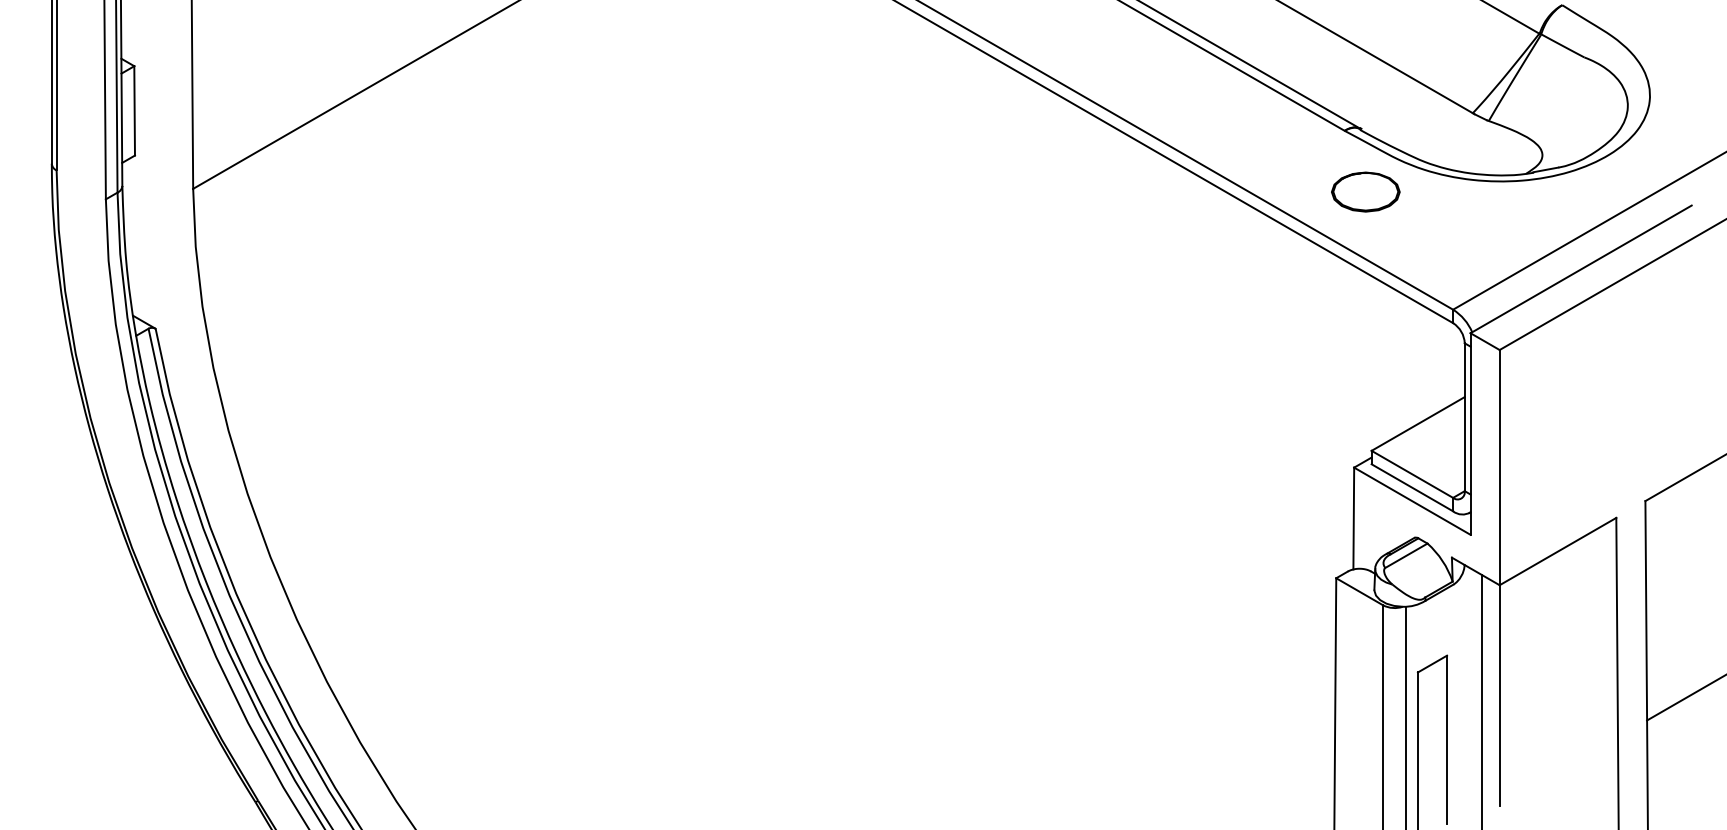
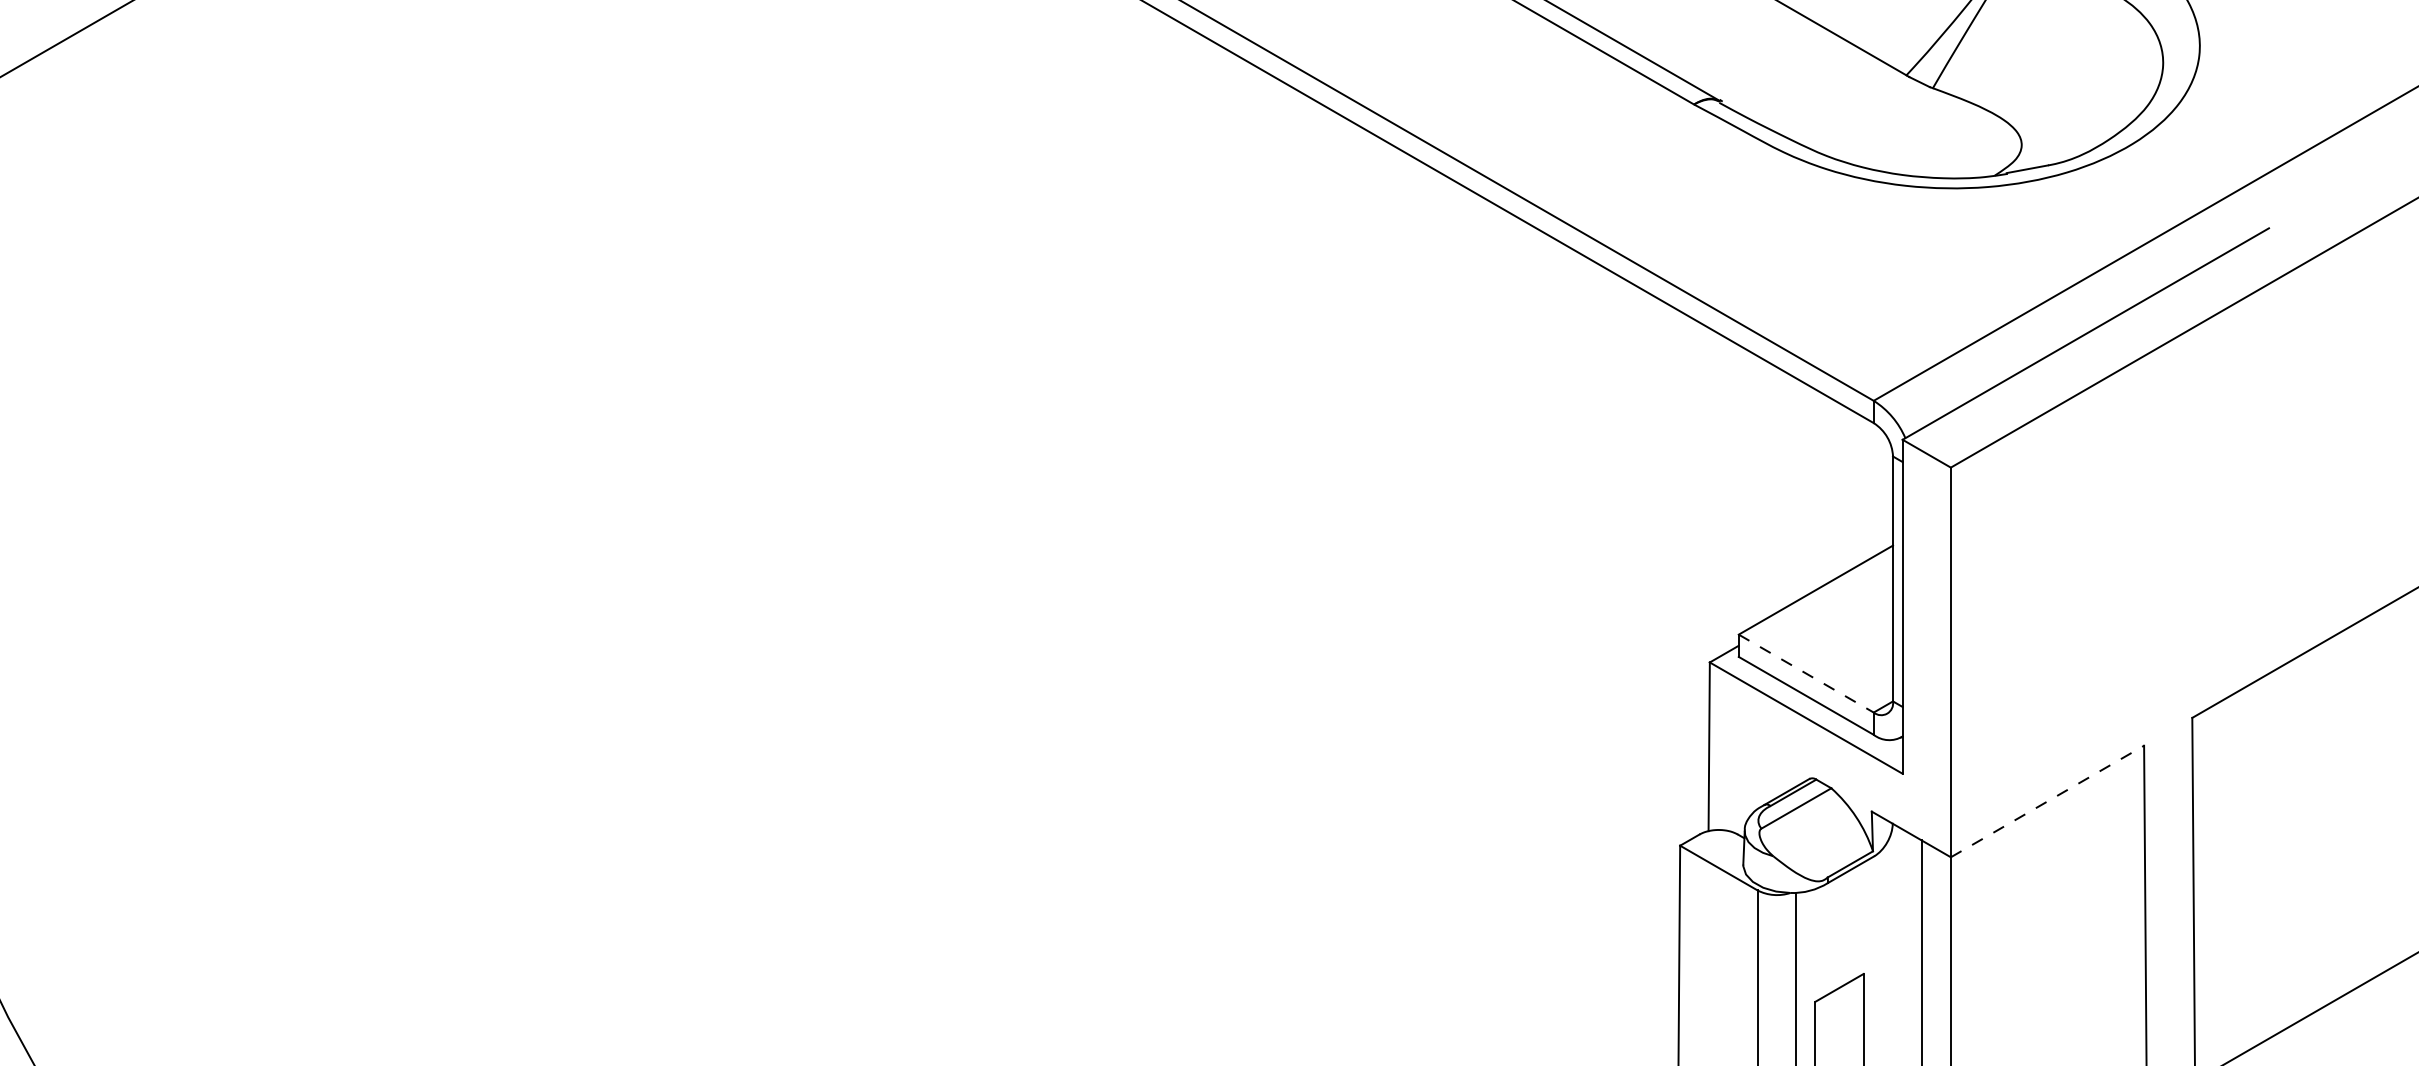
part: (1365, 191) -> (1728, 205), removed
line: (1412, 474) -> (1806, 673), solid -> dashed
line: (1558, 551) -> (2048, 801), solid -> dashed

